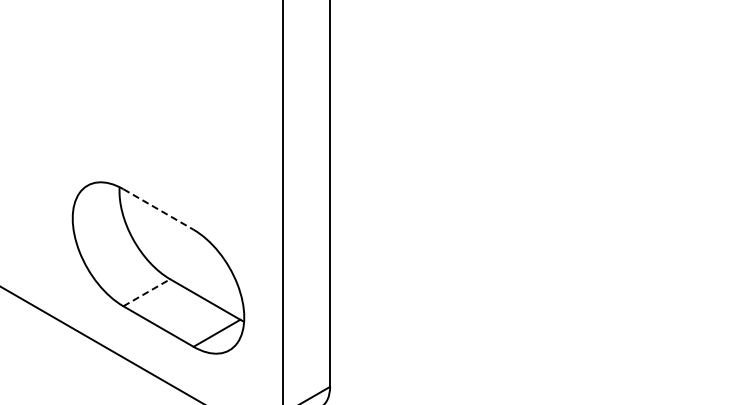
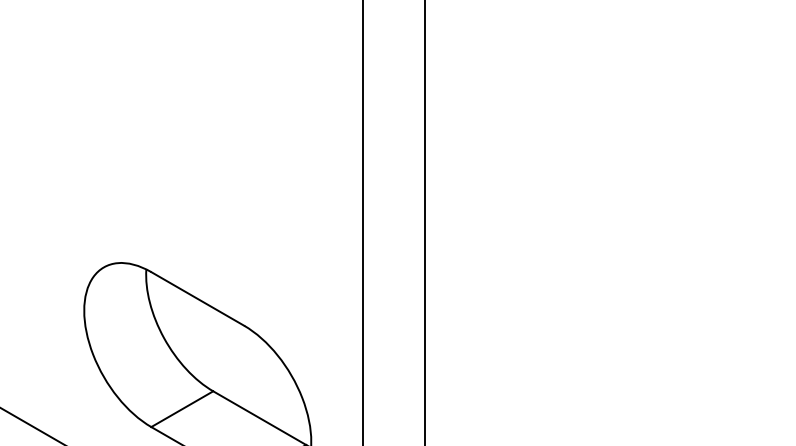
line: (158, 209) -> (197, 298), dashed -> solid
line: (147, 292) -> (183, 408), dashed -> solid

